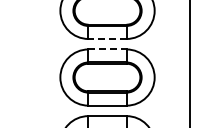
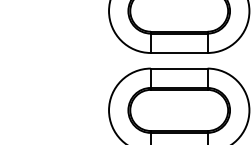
line: (107, 38) -> (179, 52), dashed -> solid
line: (108, 49) -> (180, 68), dashed -> solid

